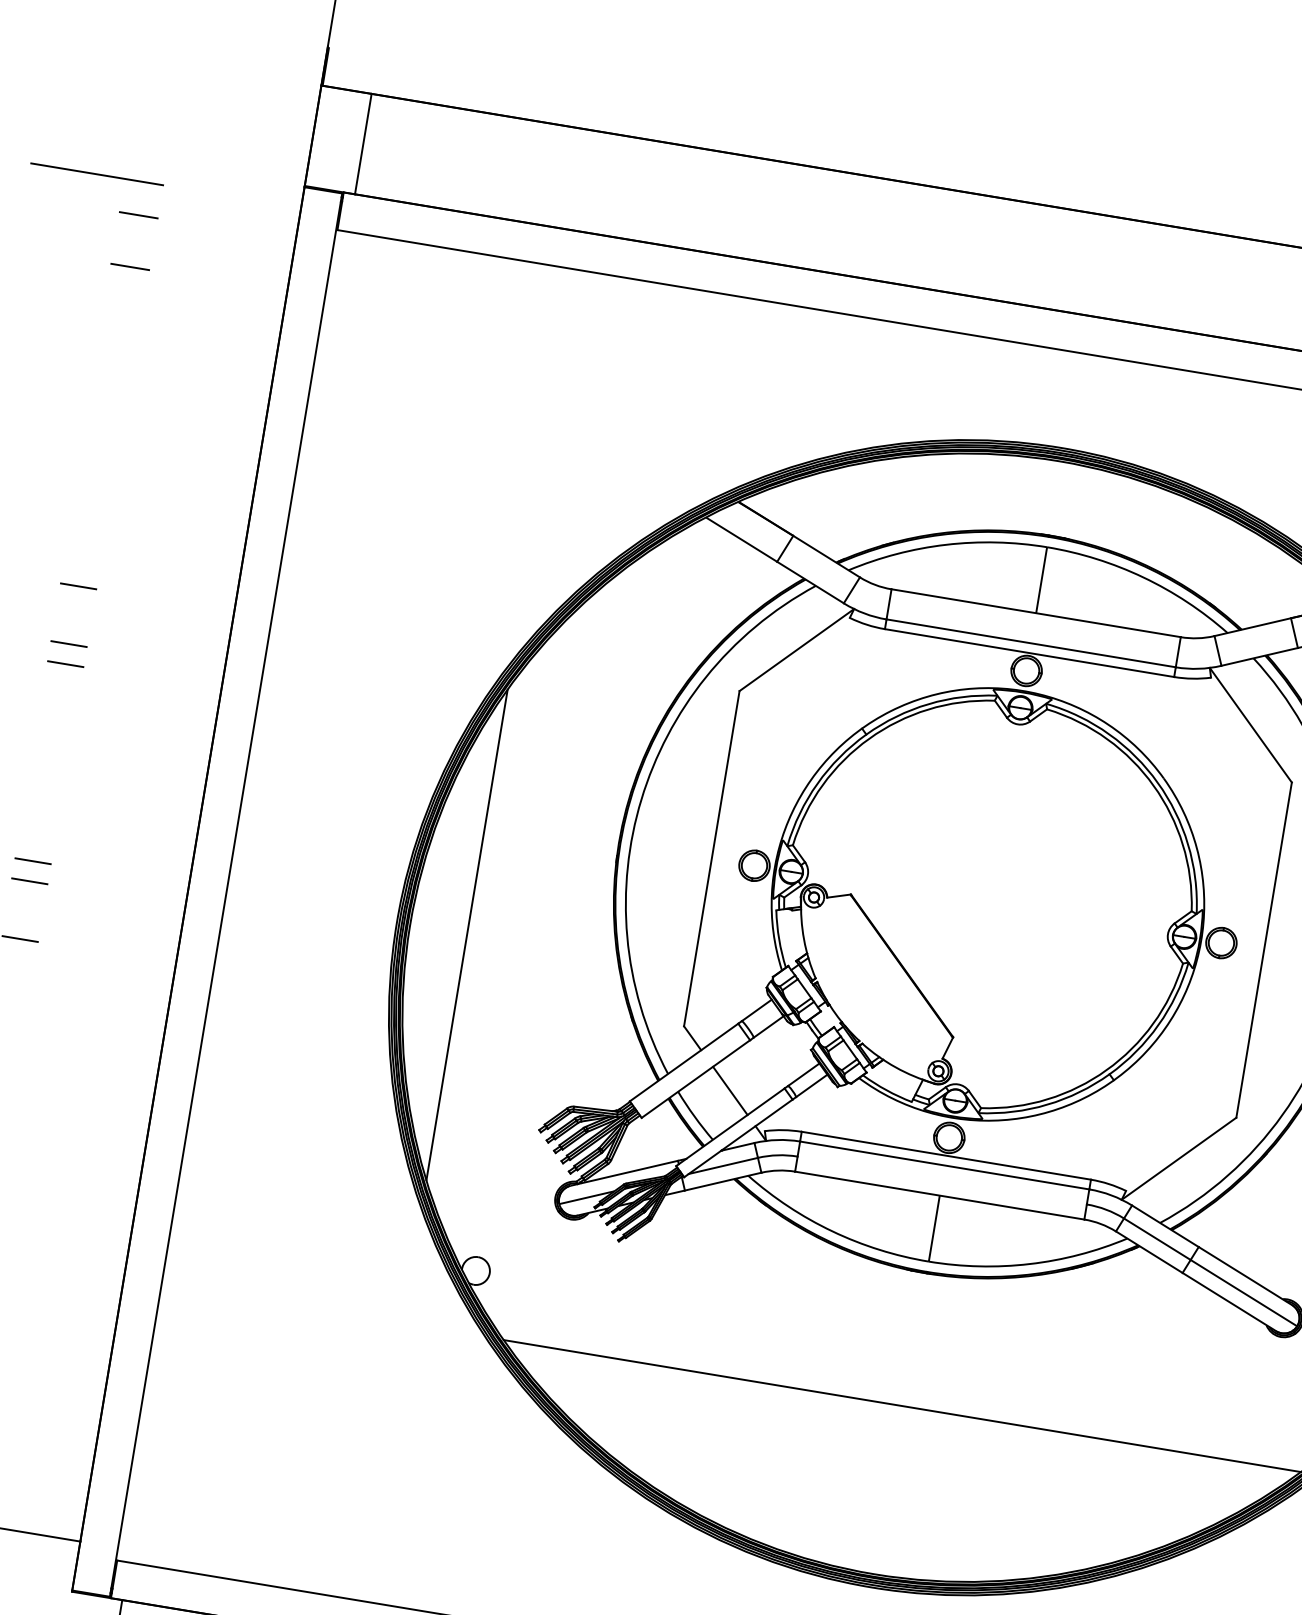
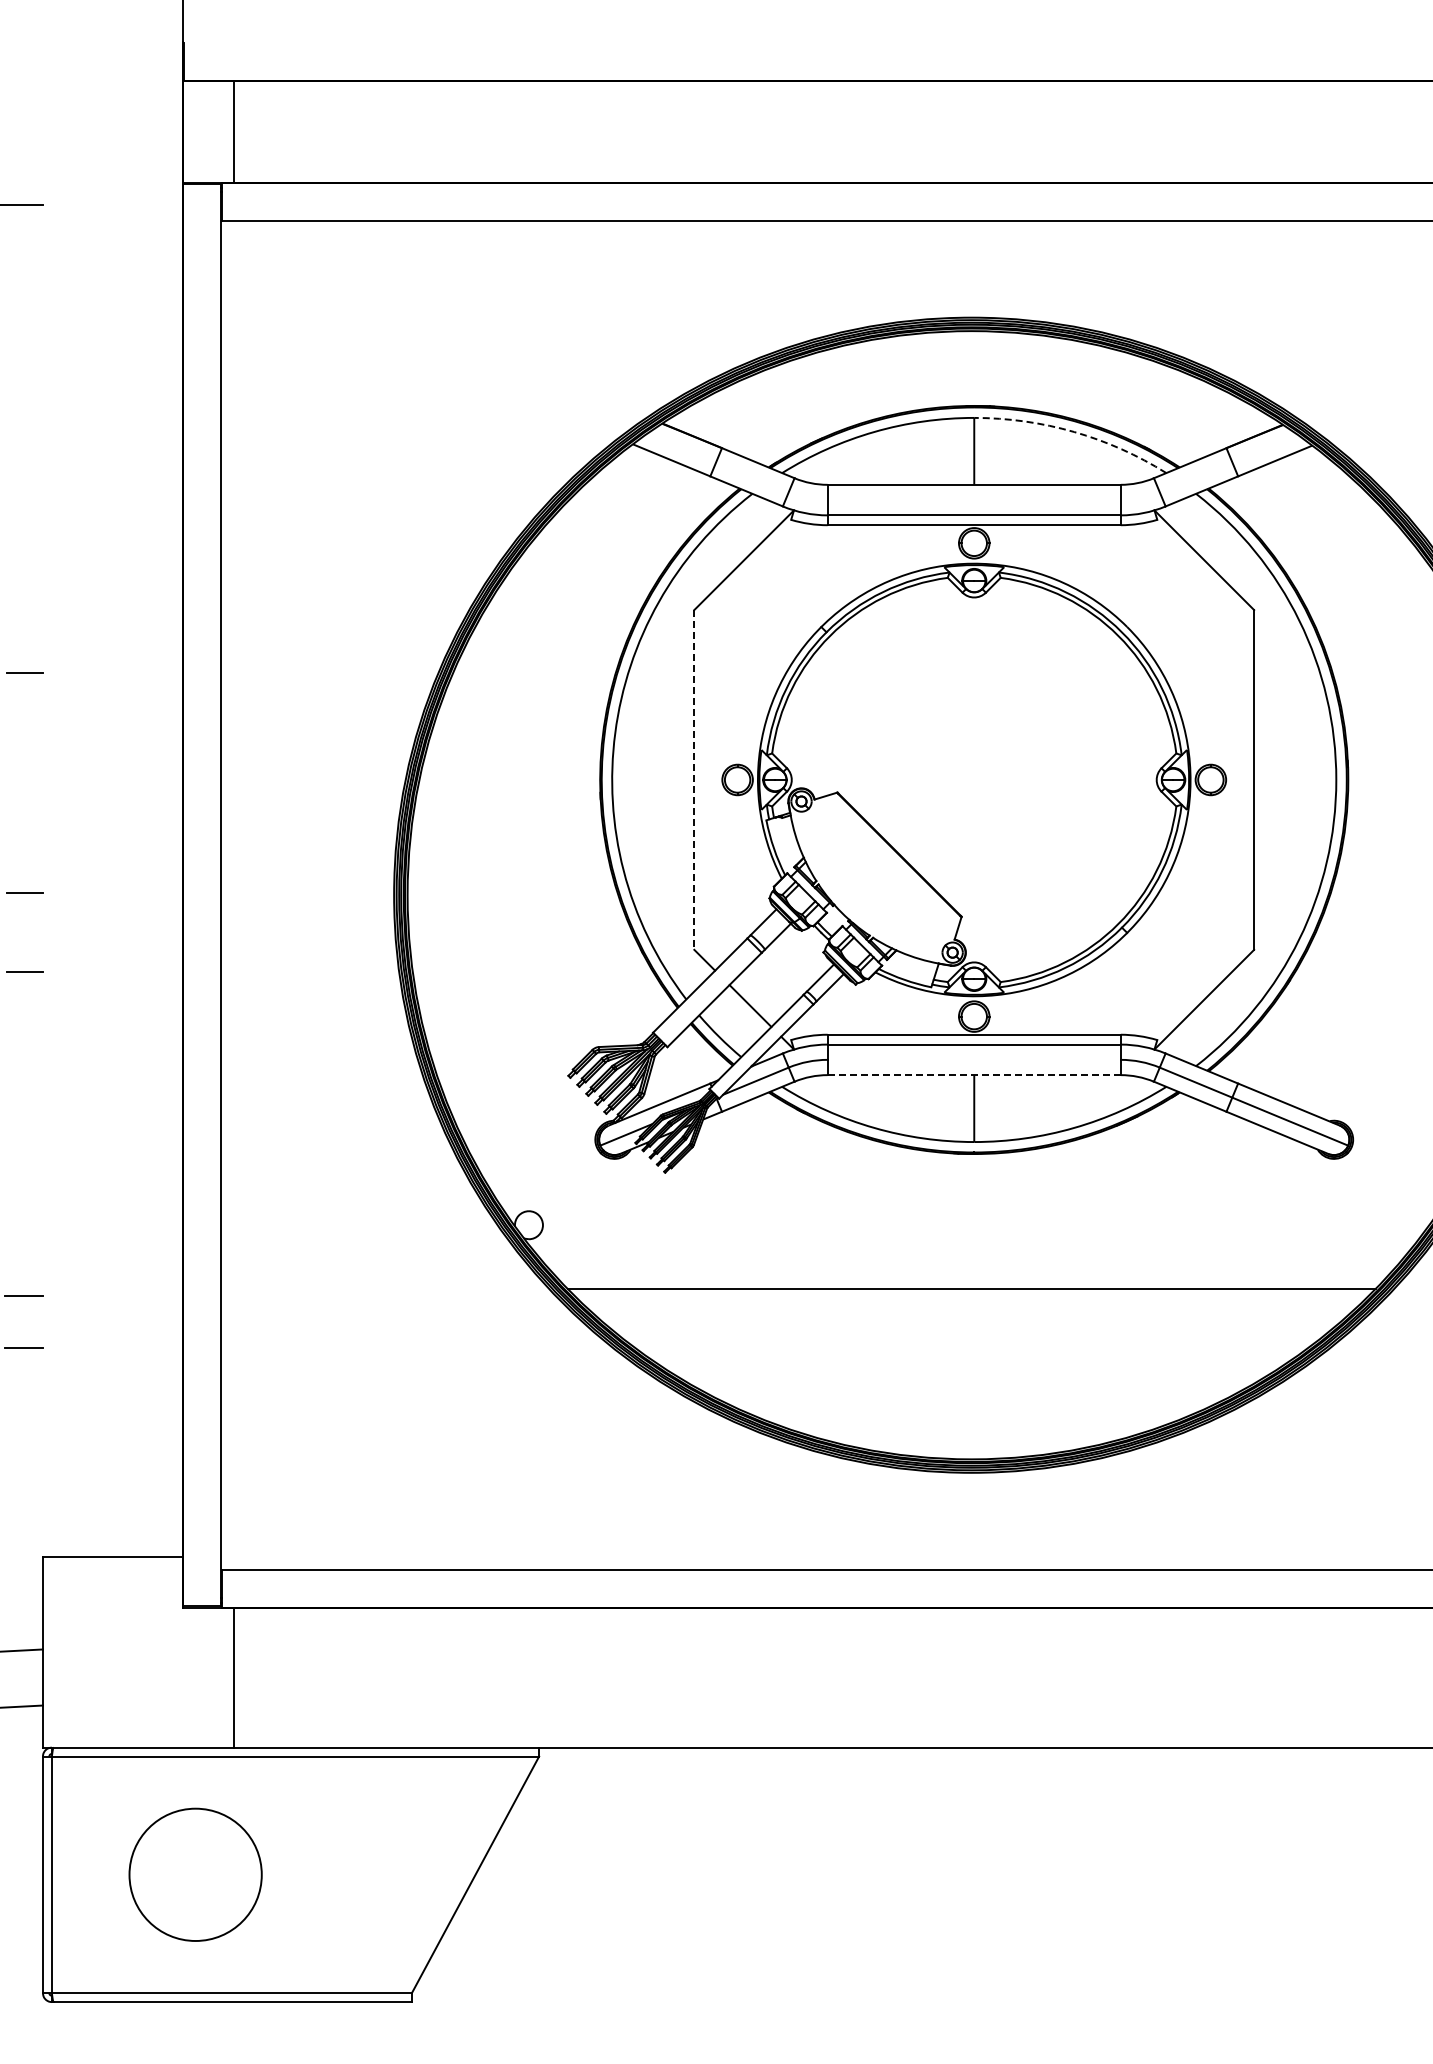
line: (138, 214) -> (23, 238), removed
line: (129, 267) -> (23, 291), removed
arc: (1143, 576) -> (1074, 431), solid -> dashed
line: (77, 586) -> (24, 614), removed
line: (65, 663) -> (24, 693), removed
line: (712, 858) -> (694, 779), solid -> dashed
line: (29, 881) -> (24, 913), removed
line: (467, 934) -> (465, 894), removed
line: (939, 1196) -> (974, 1075), solid -> dashed

